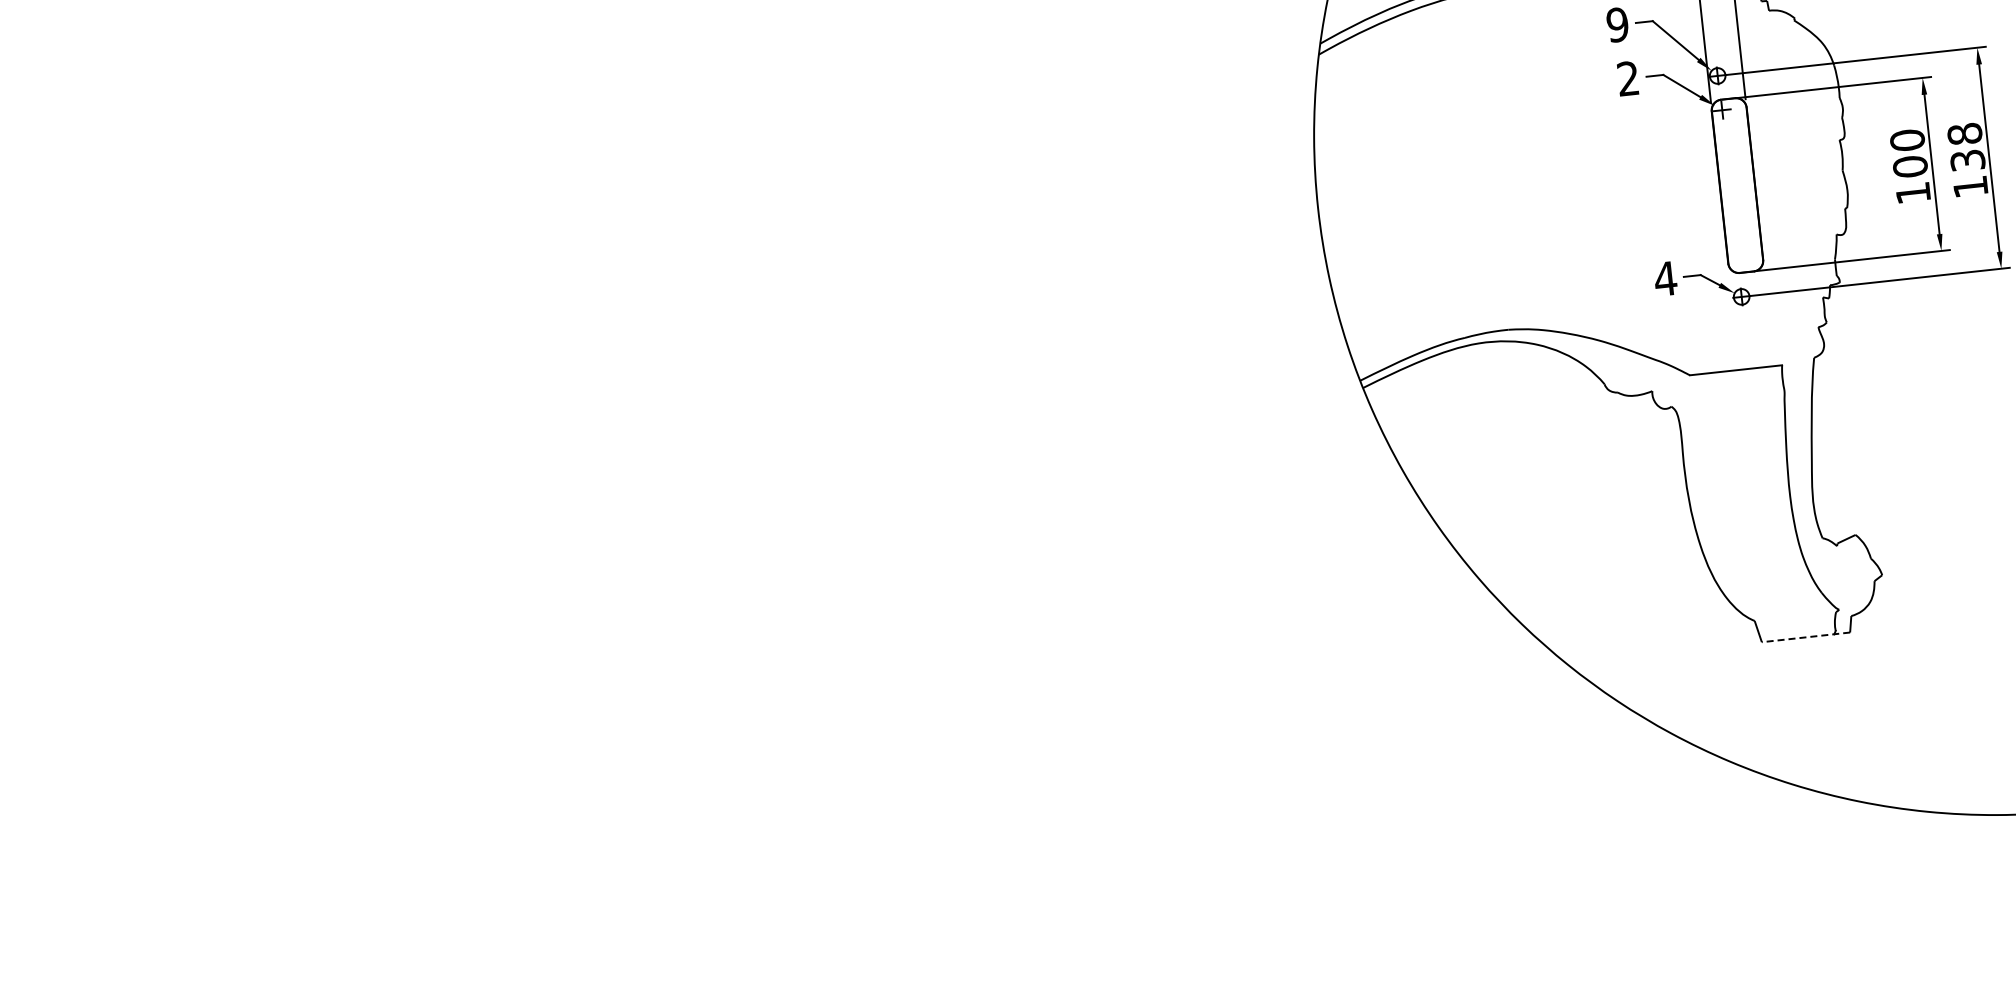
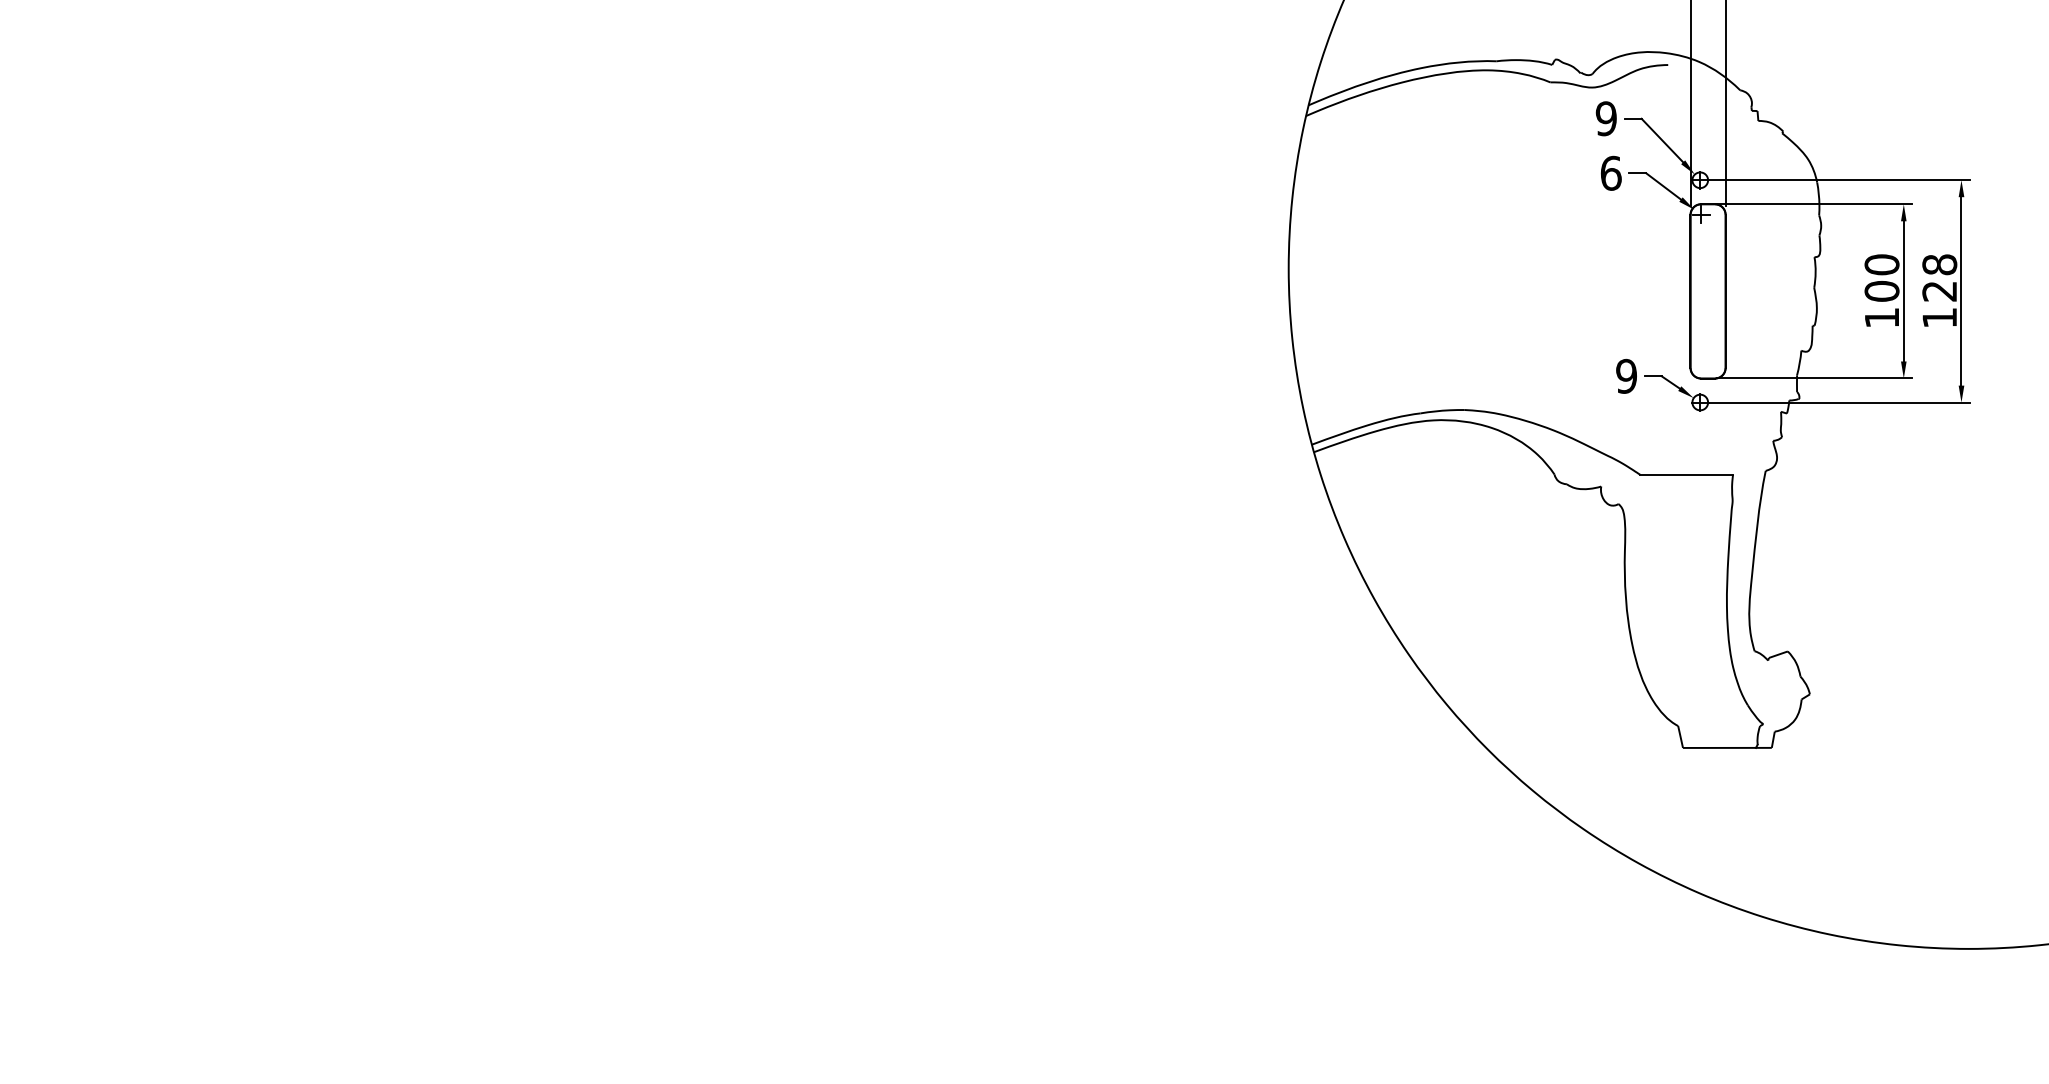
text: (1627, 77) -> (1610, 172), 2 -> 6
text: (1967, 160) -> (1939, 291), 138 -> 128
text: (1665, 278) -> (1626, 375), 4 -> 9
line: (1805, 637) -> (1726, 747), dashed -> solid

